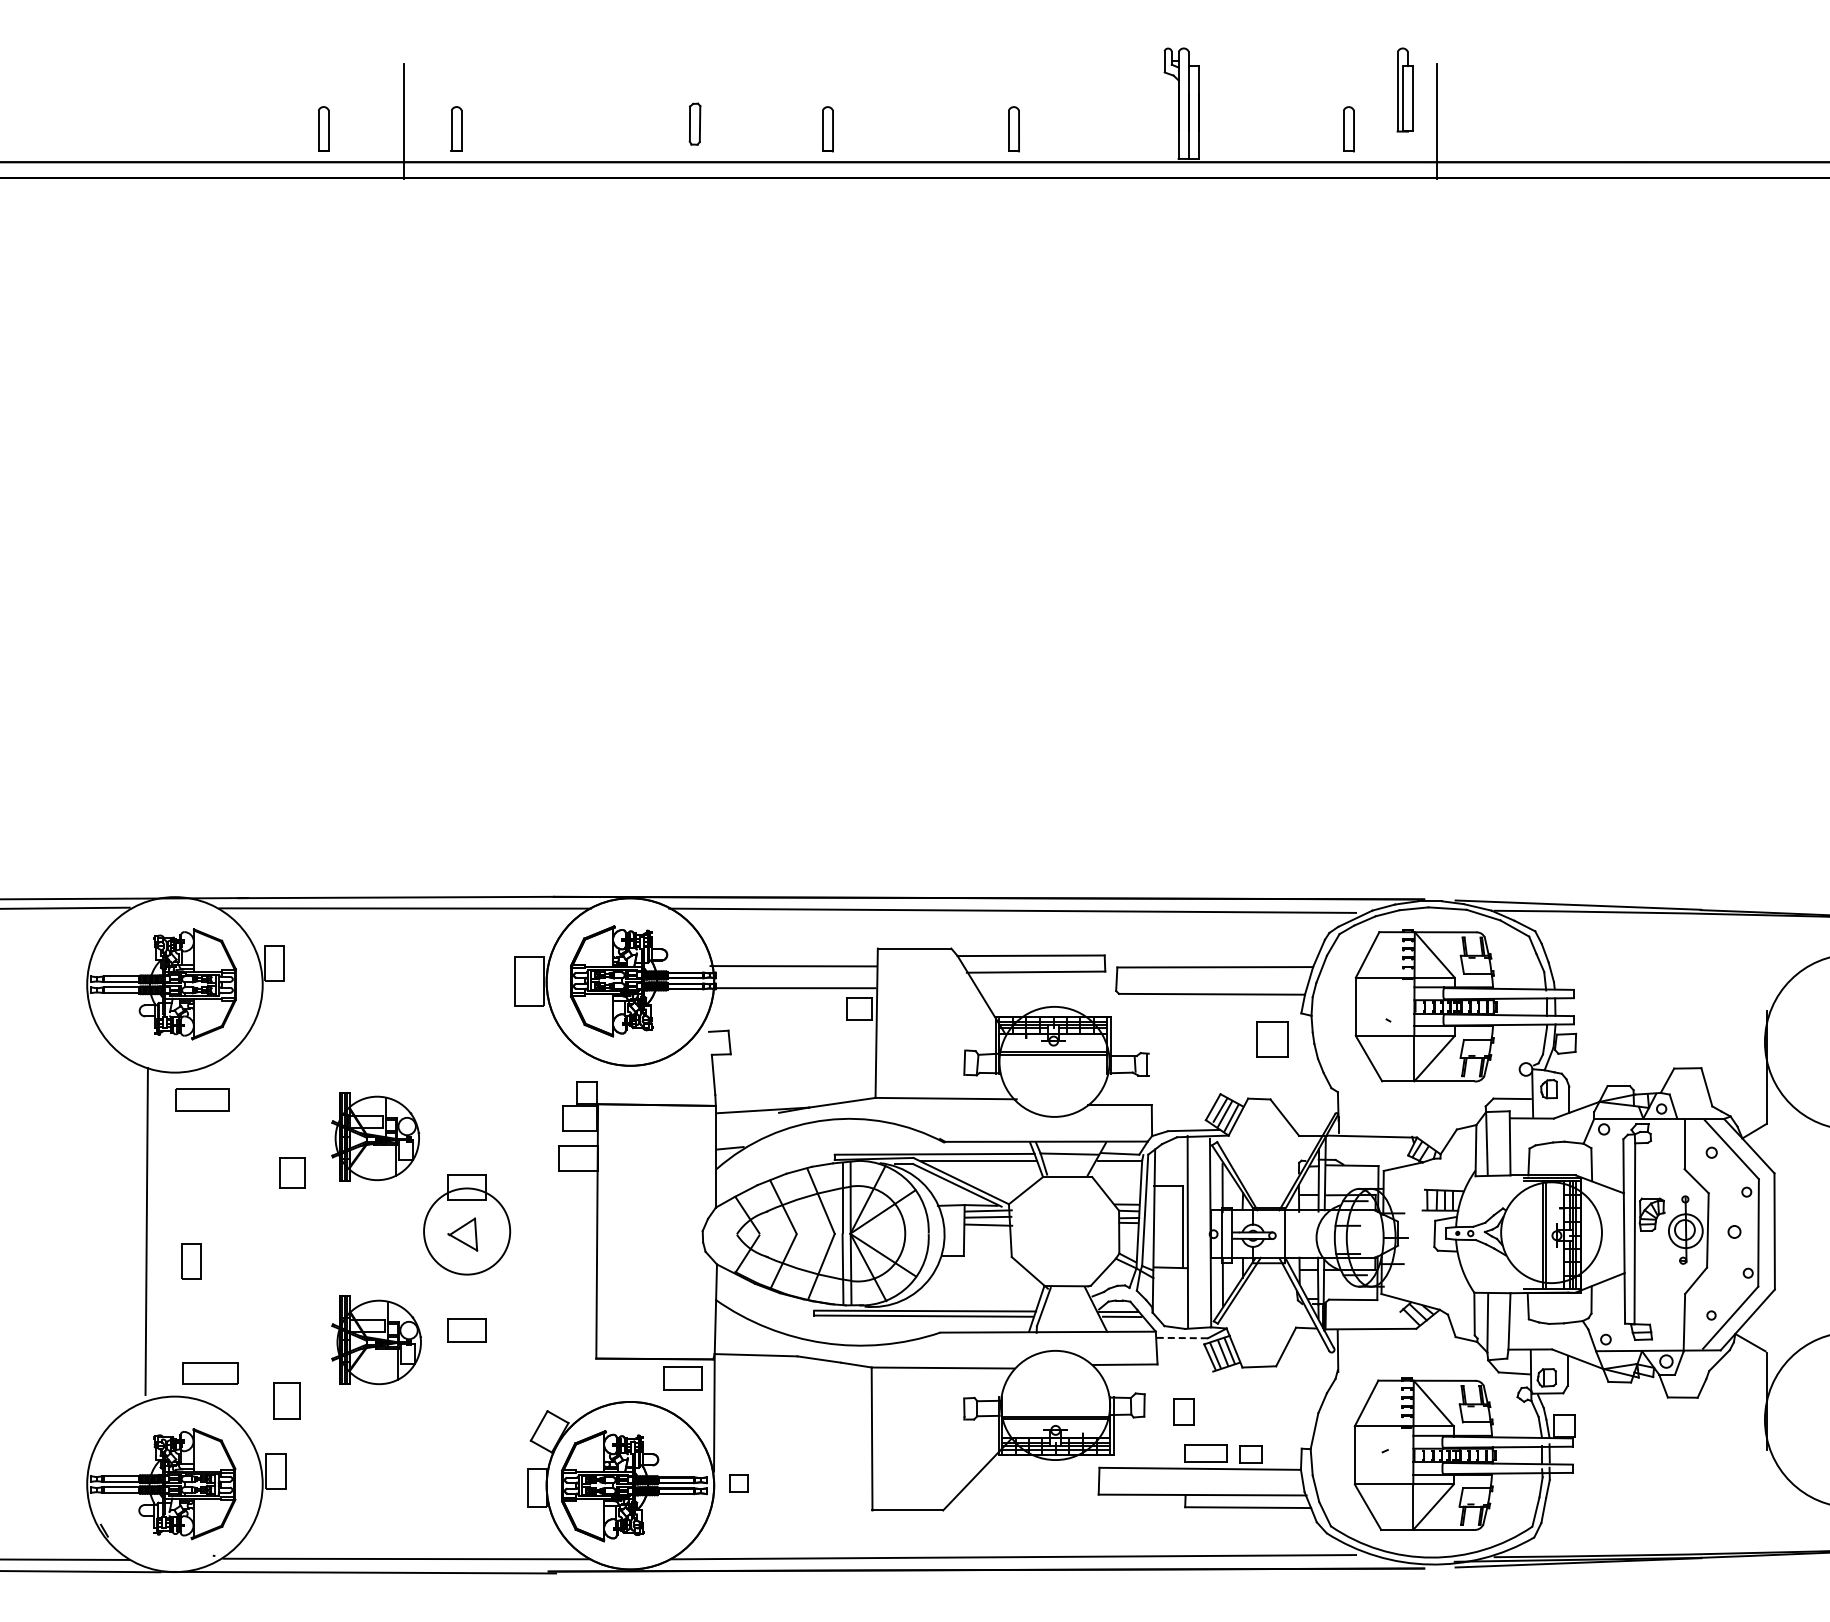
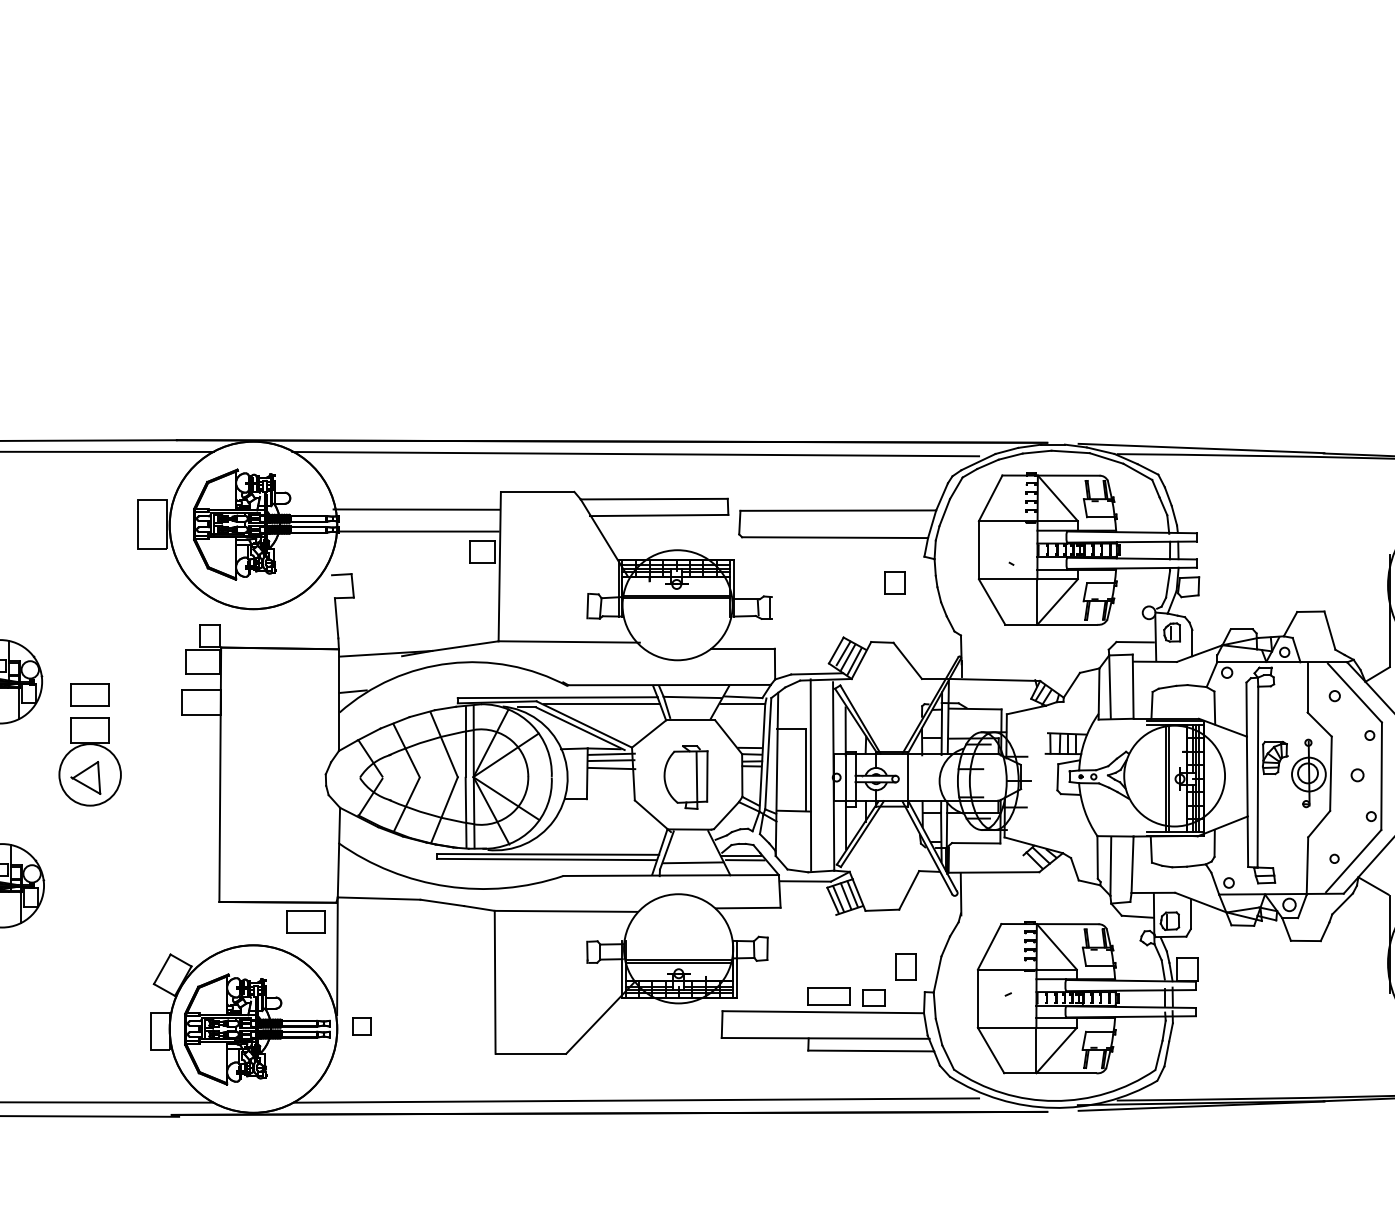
part: (1271, 1039) -> (894, 582), size x0.62
circle: (466, 1231) -> (89, 774), size x0.71
part: (1062, 1234) -> (685, 777), added
line: (1070, 1319) -> (693, 862), added
part: (466, 1330) -> (89, 694), moved
line: (1182, 1338) -> (805, 881), dashed -> solid
part: (1183, 1411) -> (905, 966), moved

